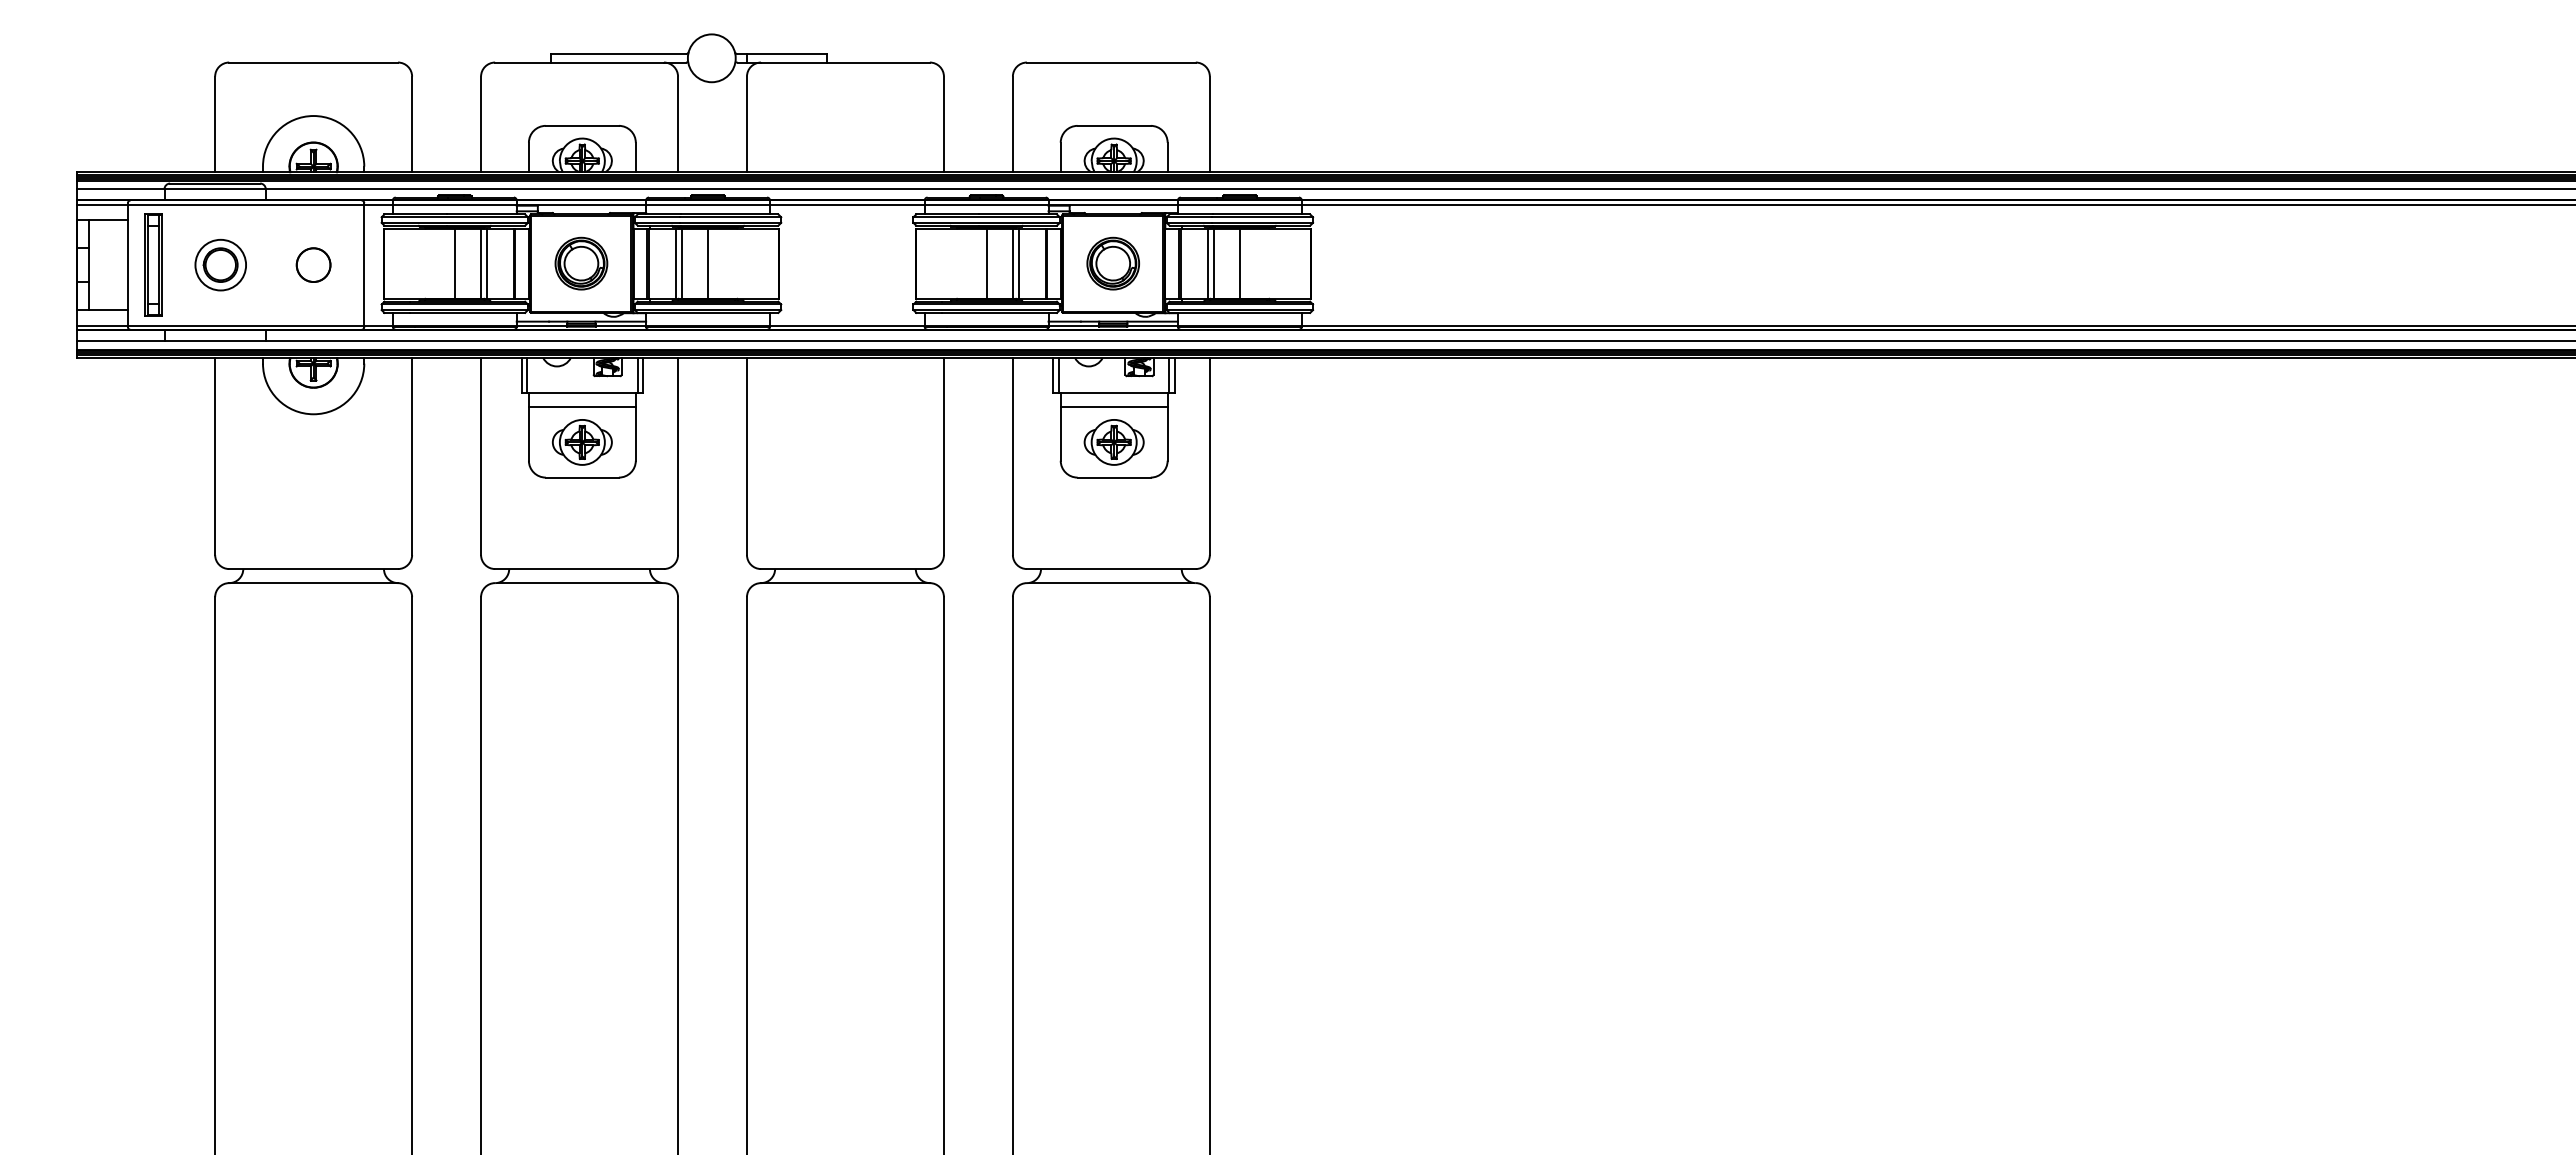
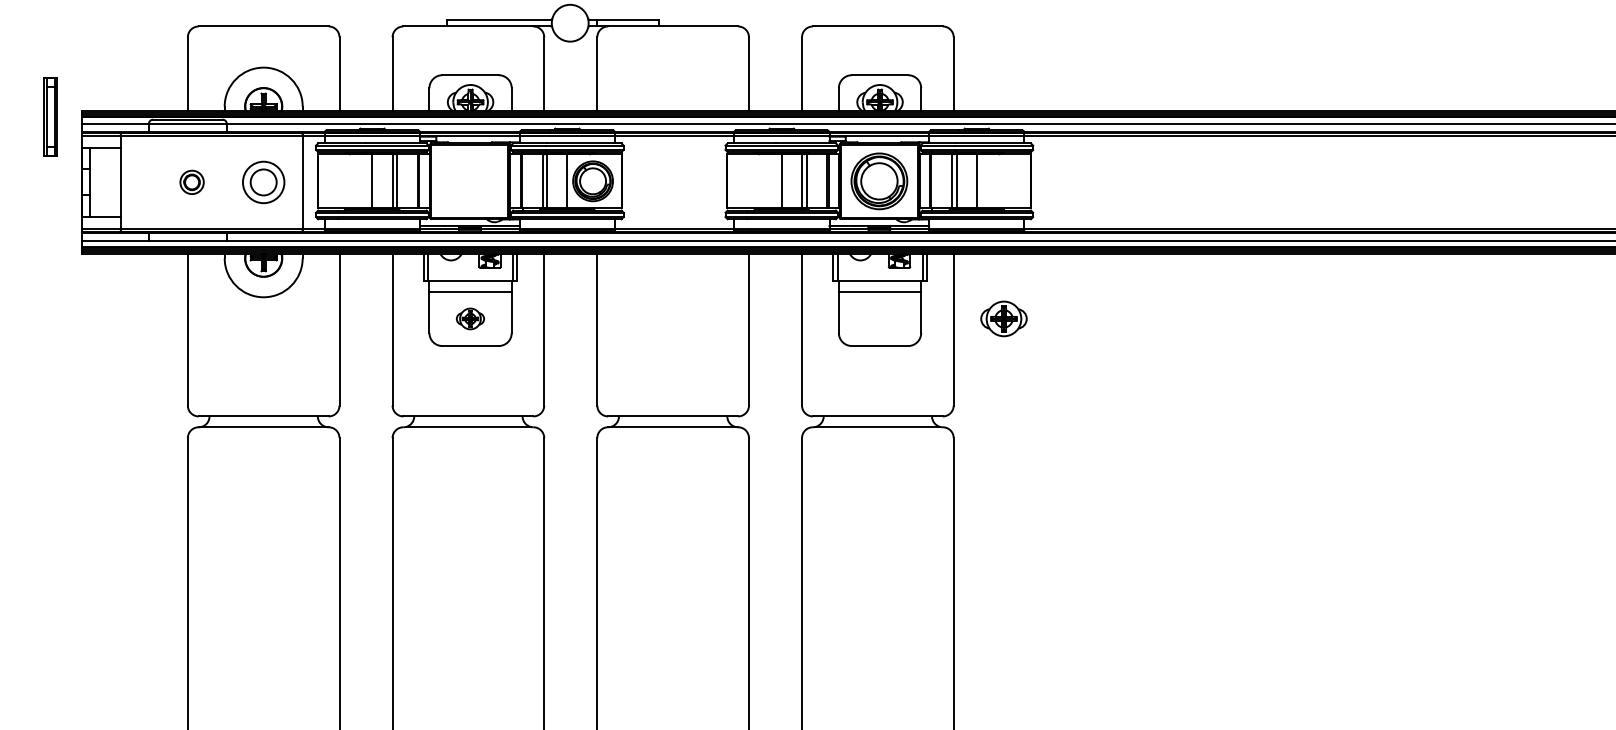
part: (581, 263) -> (593, 181), moved
part: (1112, 263) -> (878, 181), size x1.4
part: (153, 264) -> (51, 116), moved
part: (220, 264) -> (191, 181), size x0.6
circle: (313, 264) -> (263, 181), size x1.6
part: (581, 442) -> (469, 319), size x0.6
part: (1113, 442) -> (1003, 319), moved

